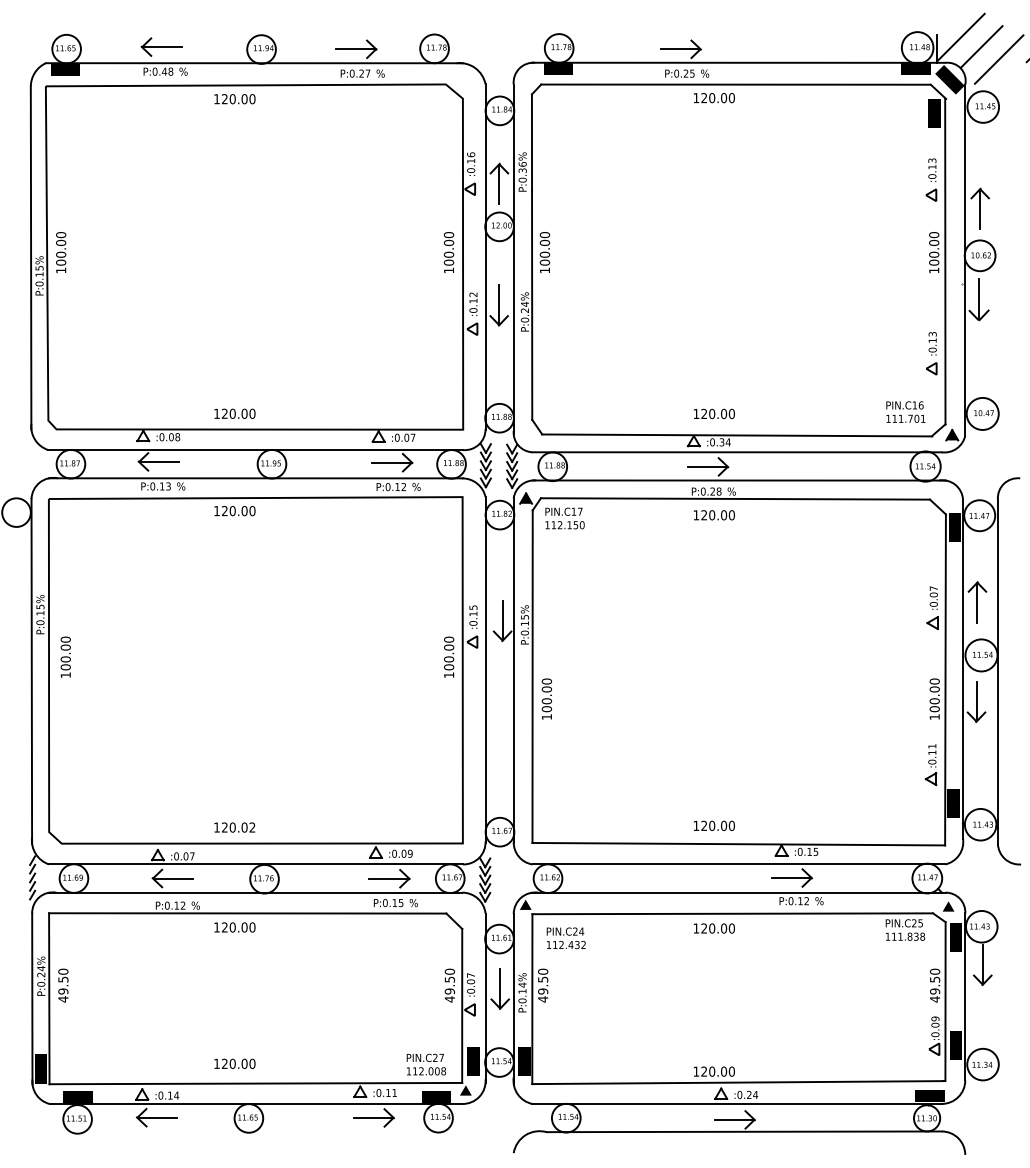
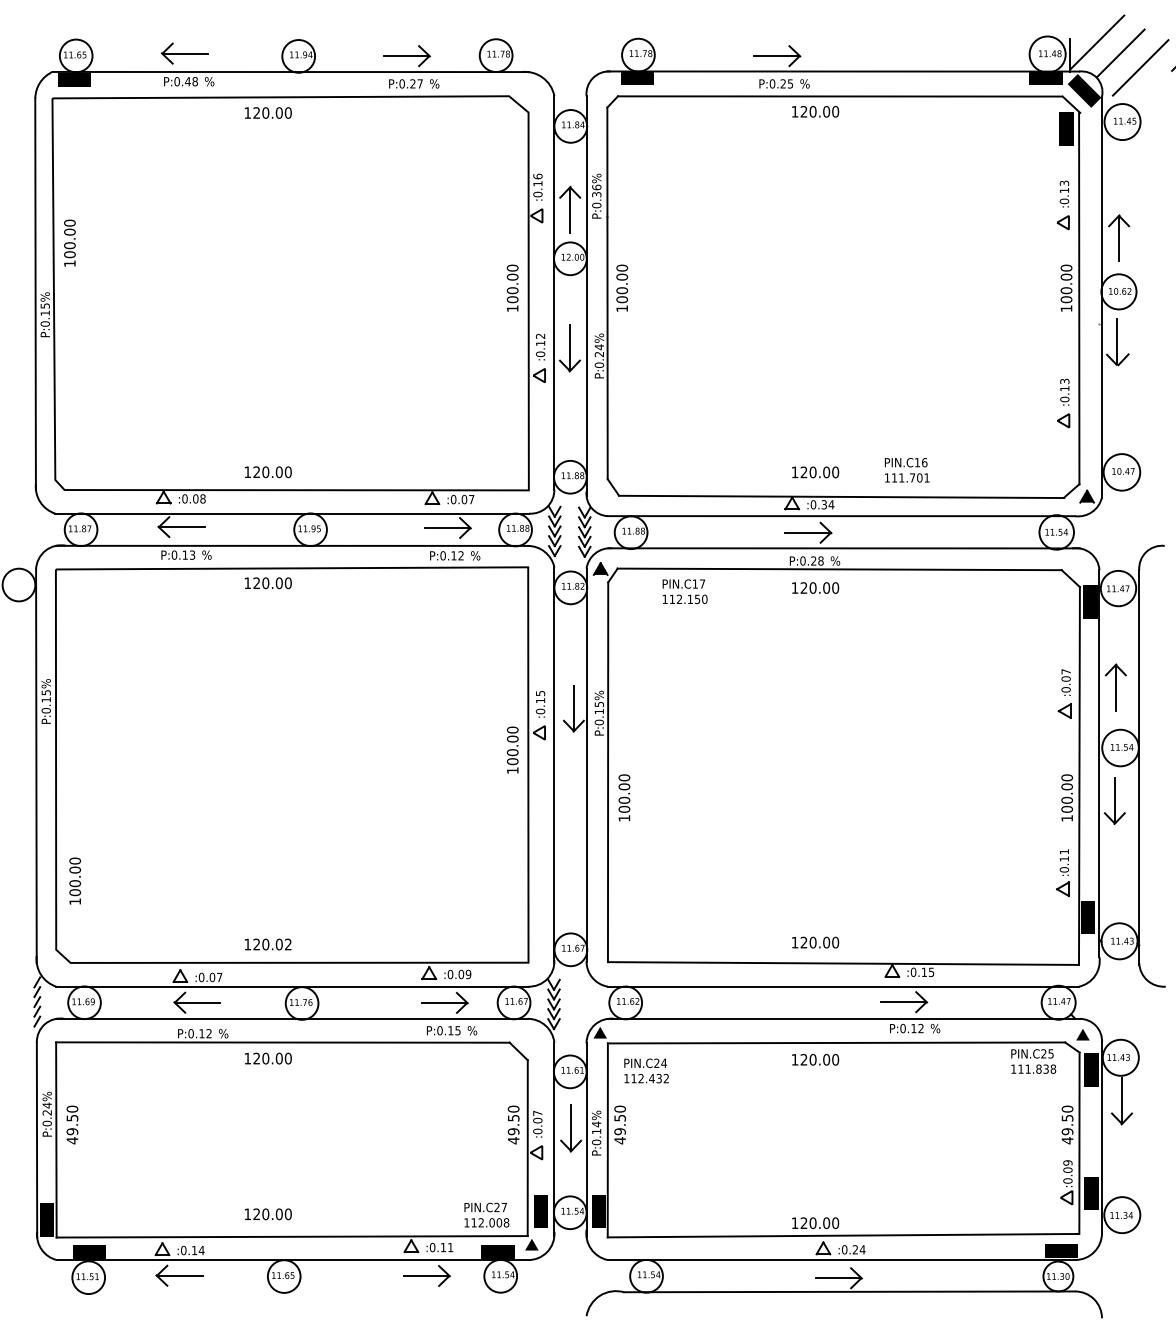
text: (60, 251) -> (69, 242), moved
text: (905, 412) -> (906, 470), moved
text: (564, 518) -> (684, 591), moved
text: (66, 656) -> (75, 880), moved

